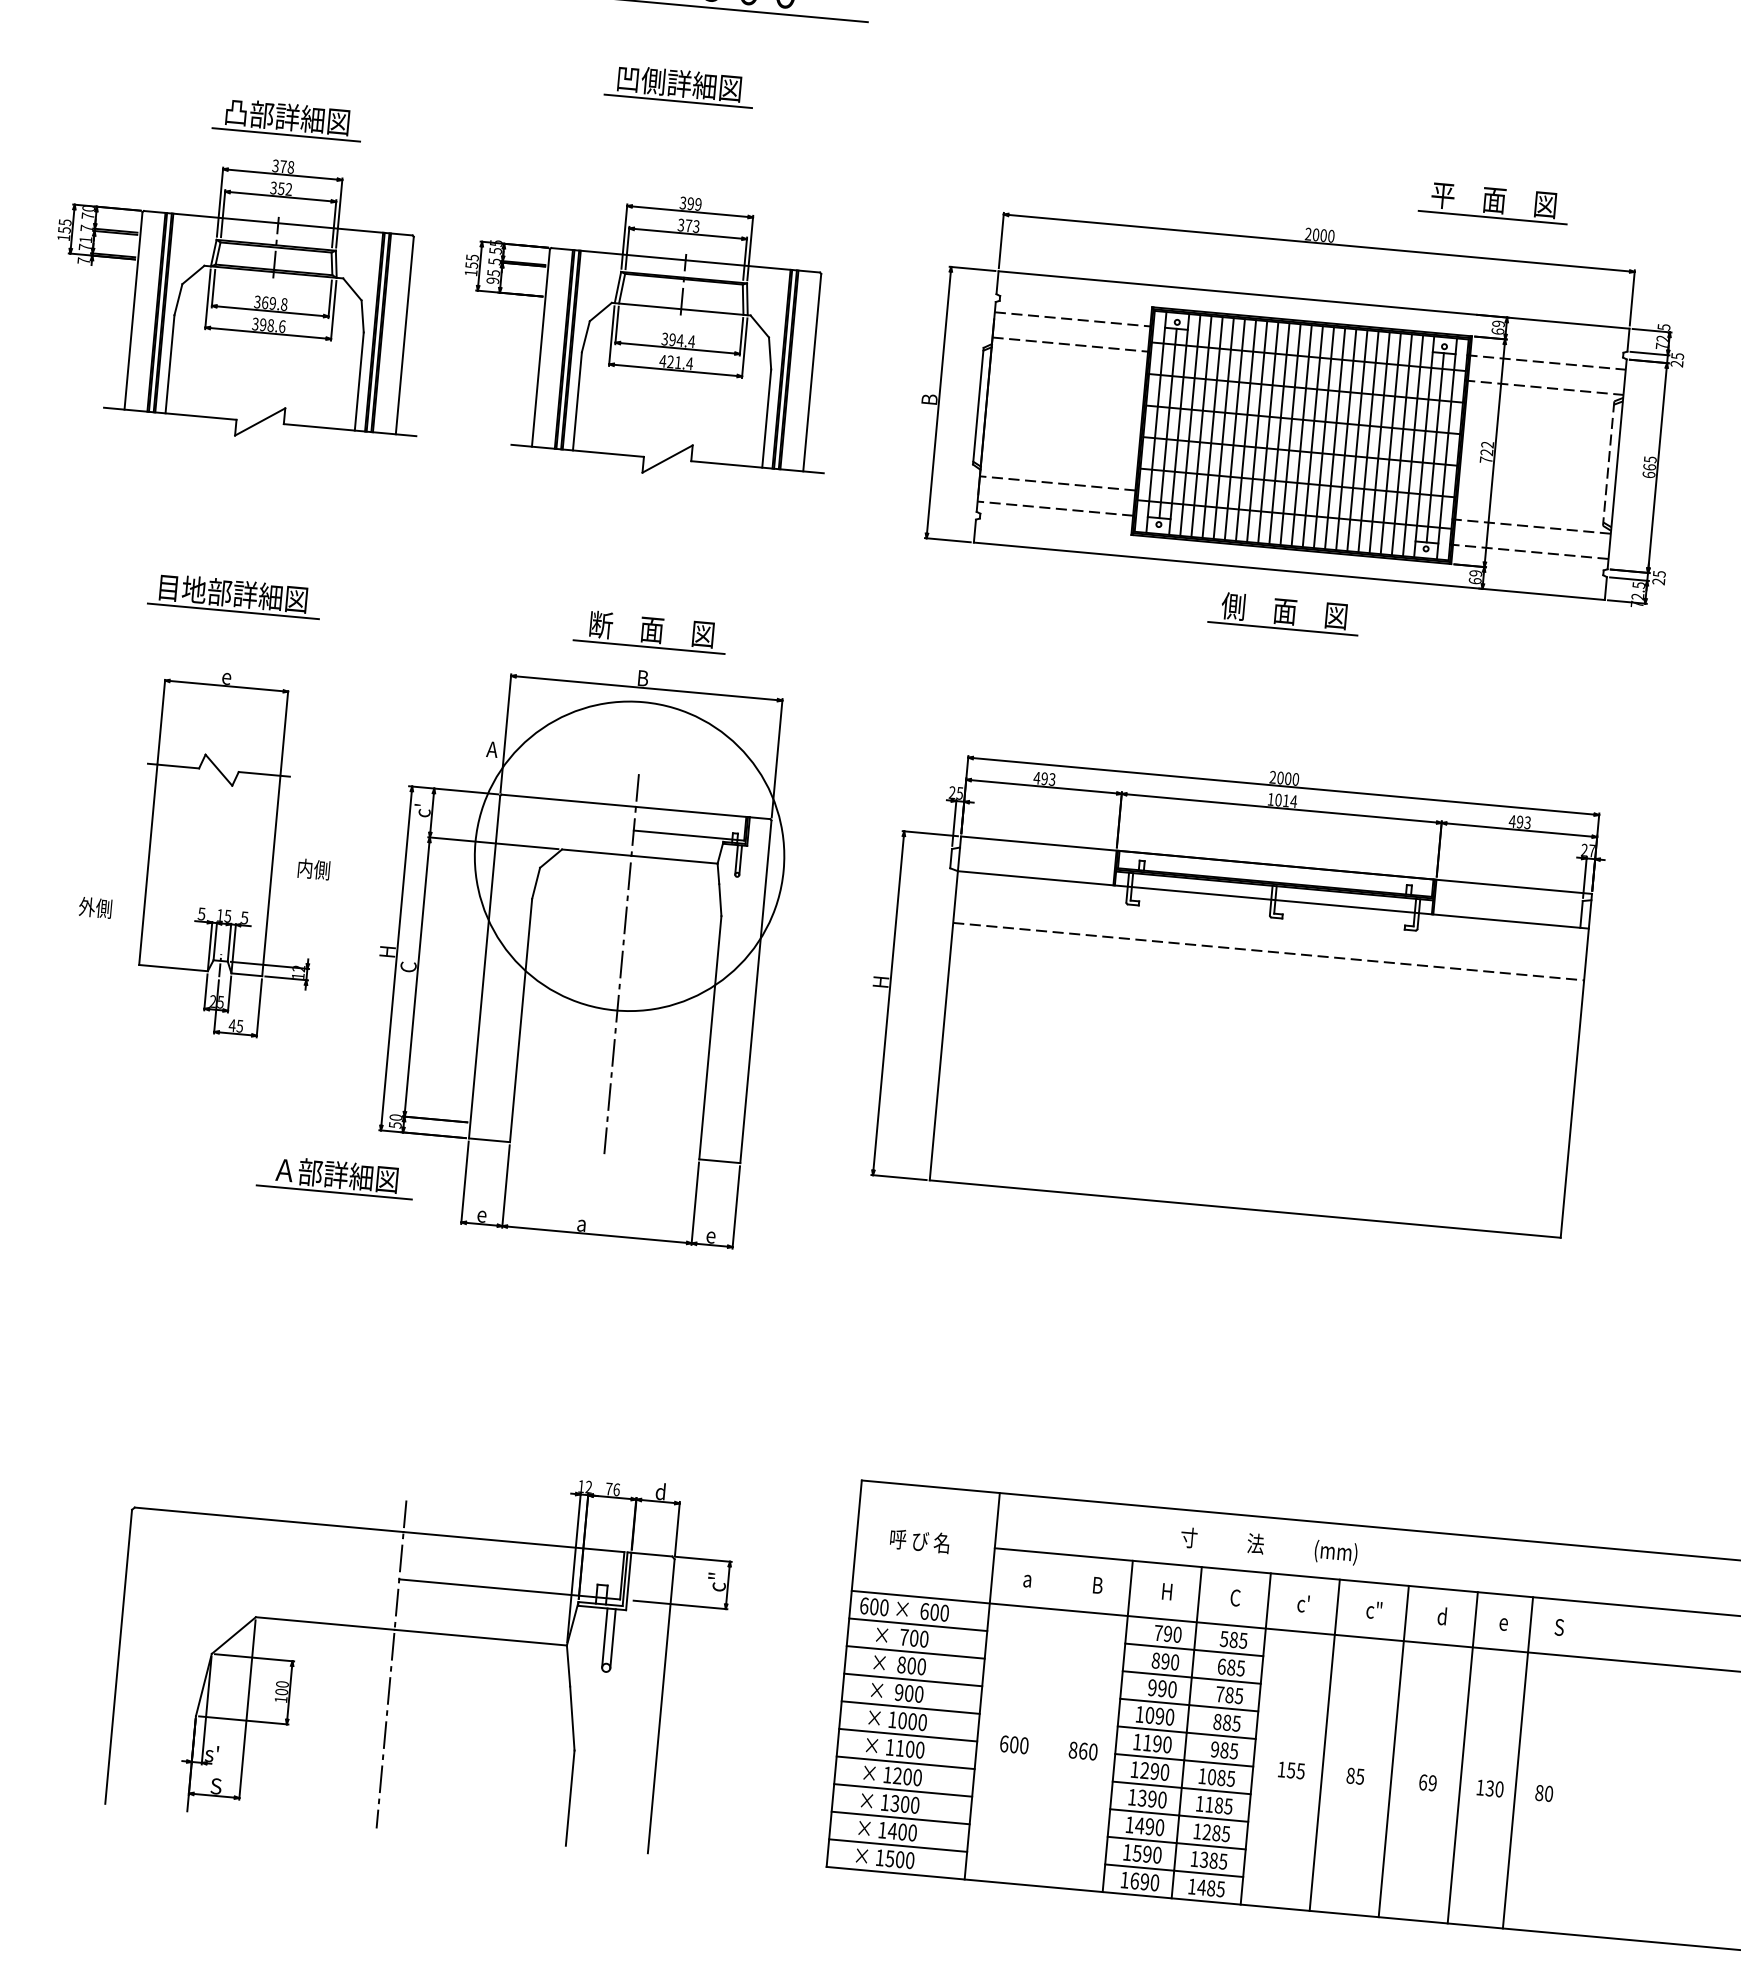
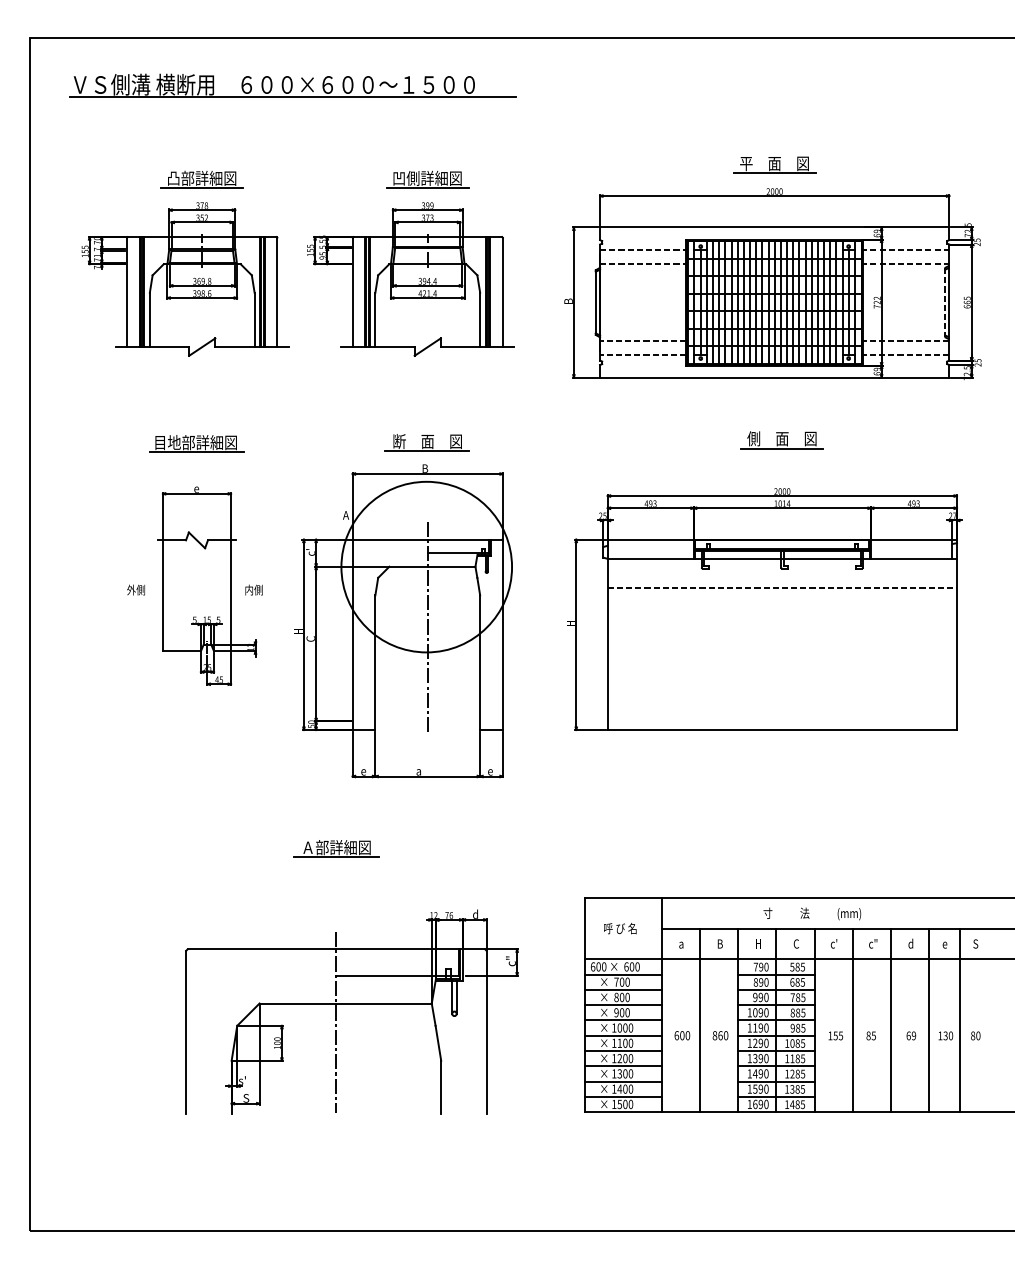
part: (679, 85) -> (427, 179), moved
part: (1493, 201) -> (774, 164), moved
part: (1283, 614) -> (781, 440), moved
text: (94, 906) -> (135, 589), moved
part: (335, 1176) -> (336, 848), moved
line: (1049, 1720) -> (700, 1020), added

